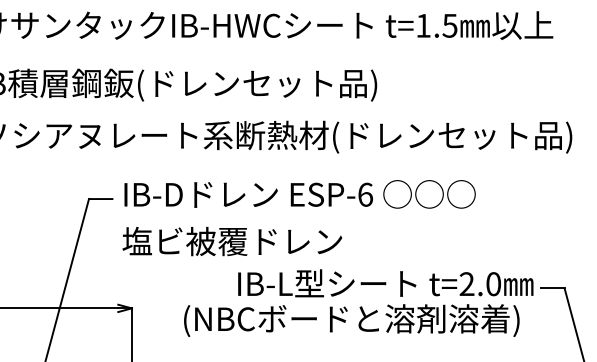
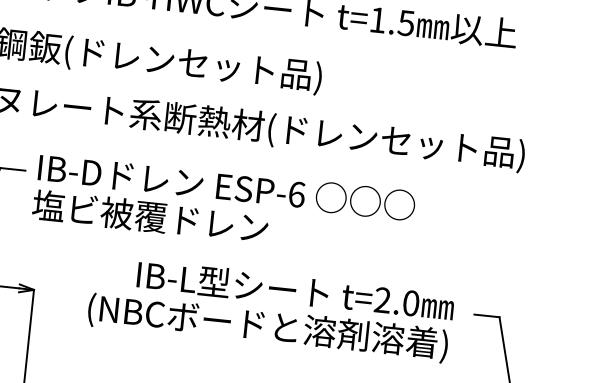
text: (232, 241) -> (150, 216), moved
text: (385, 283) -> (295, 290), moved

